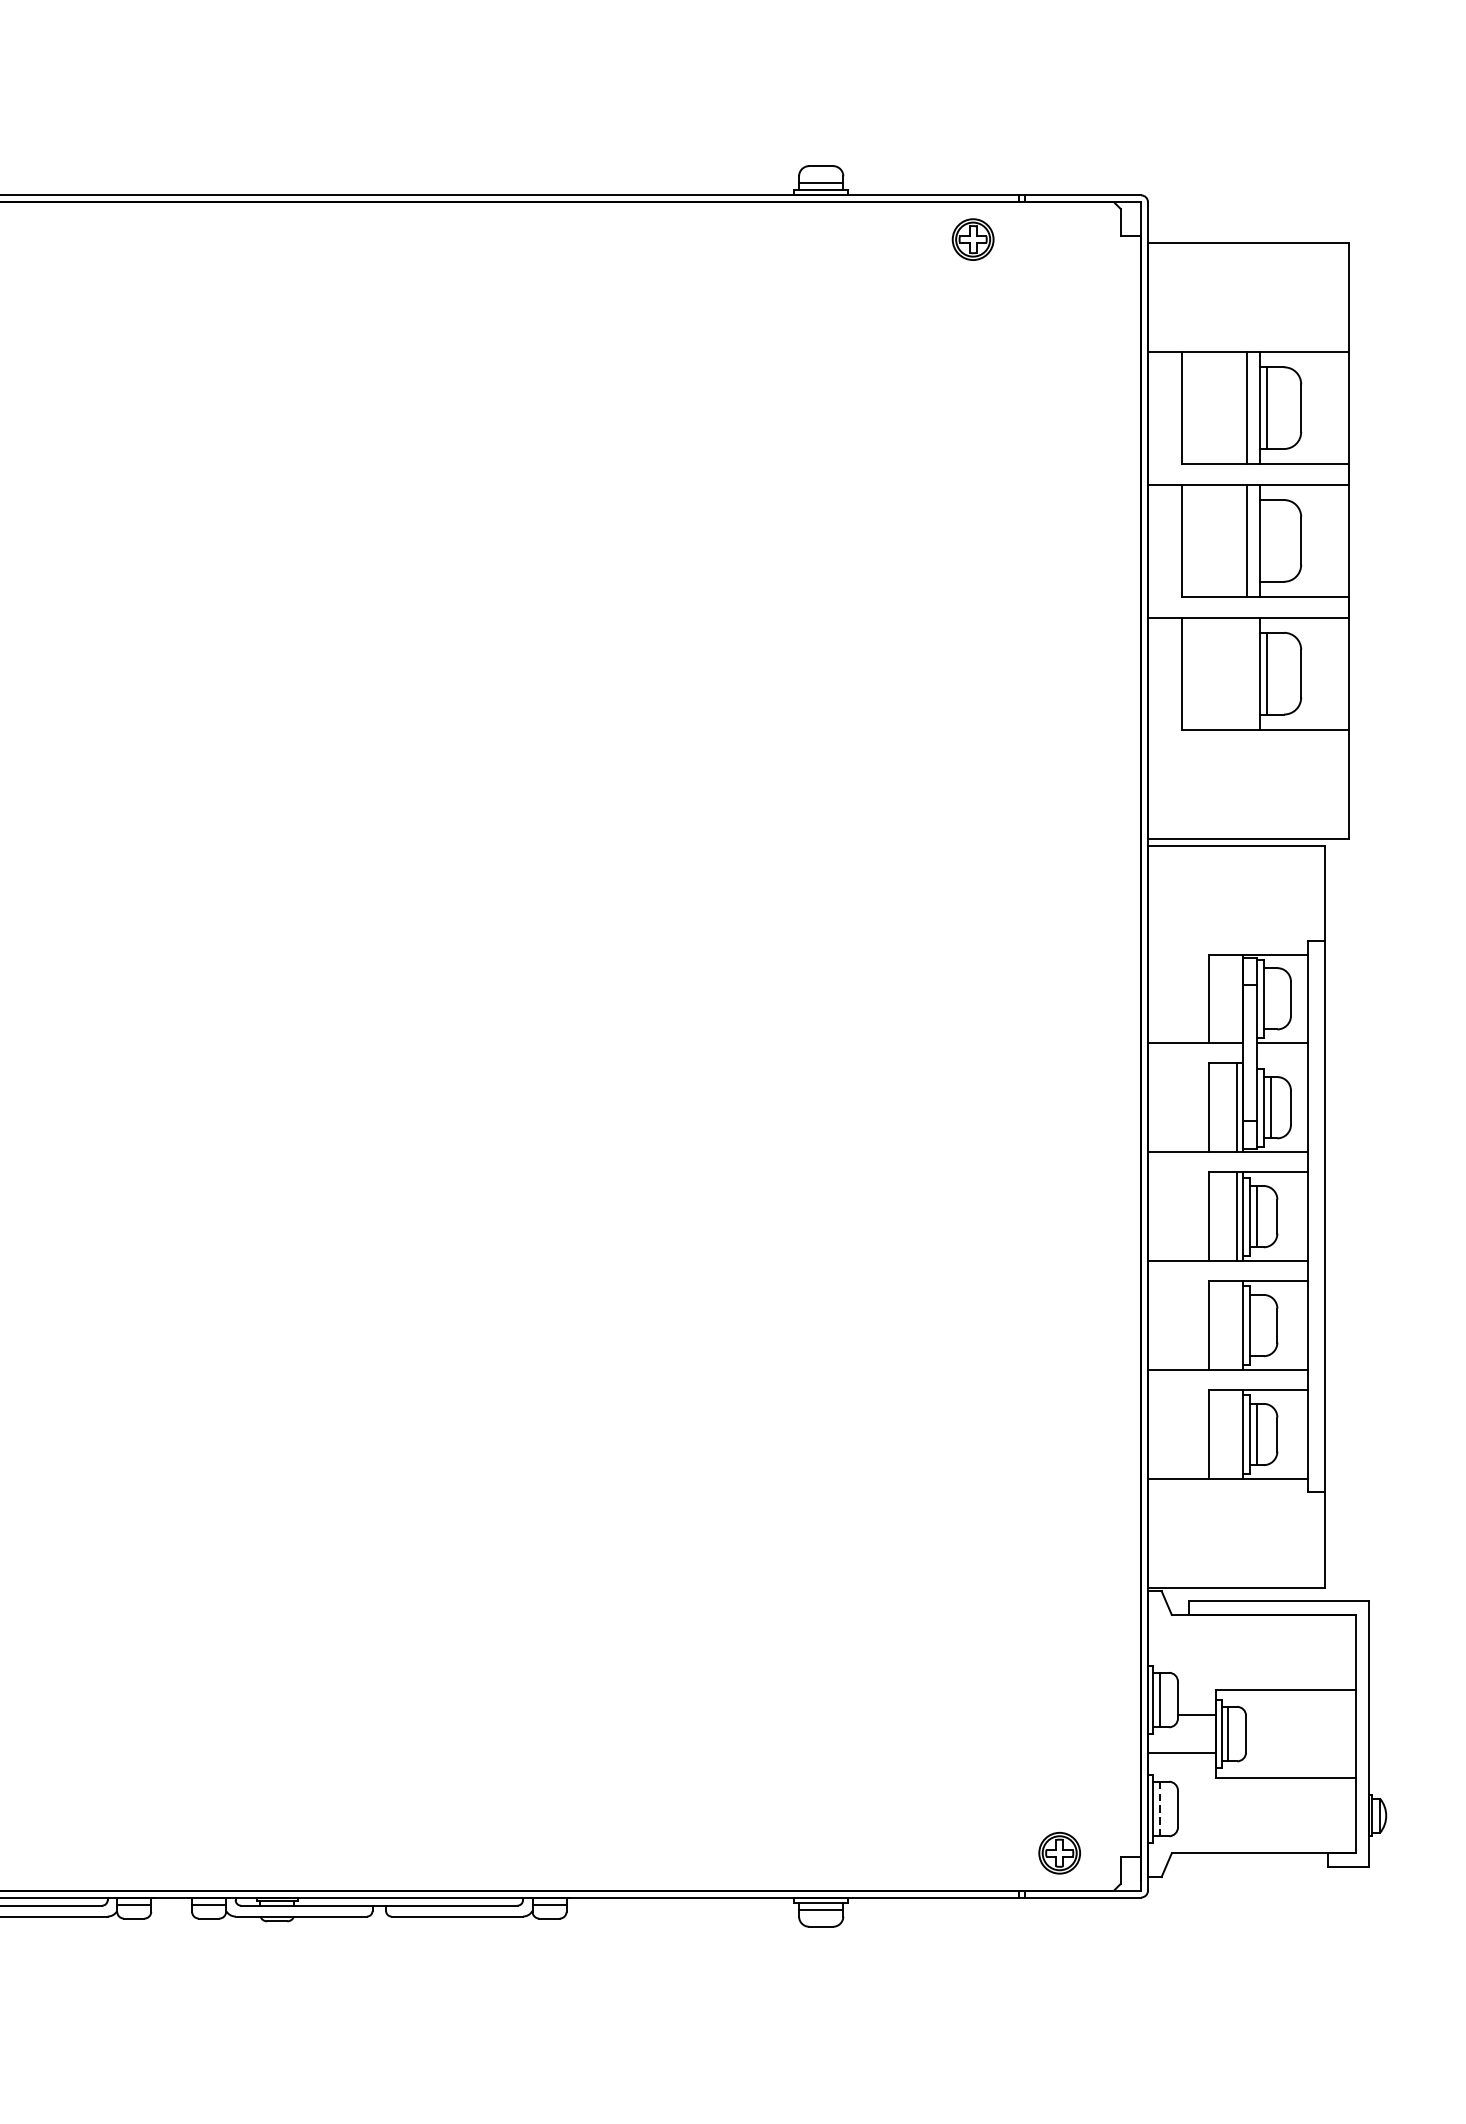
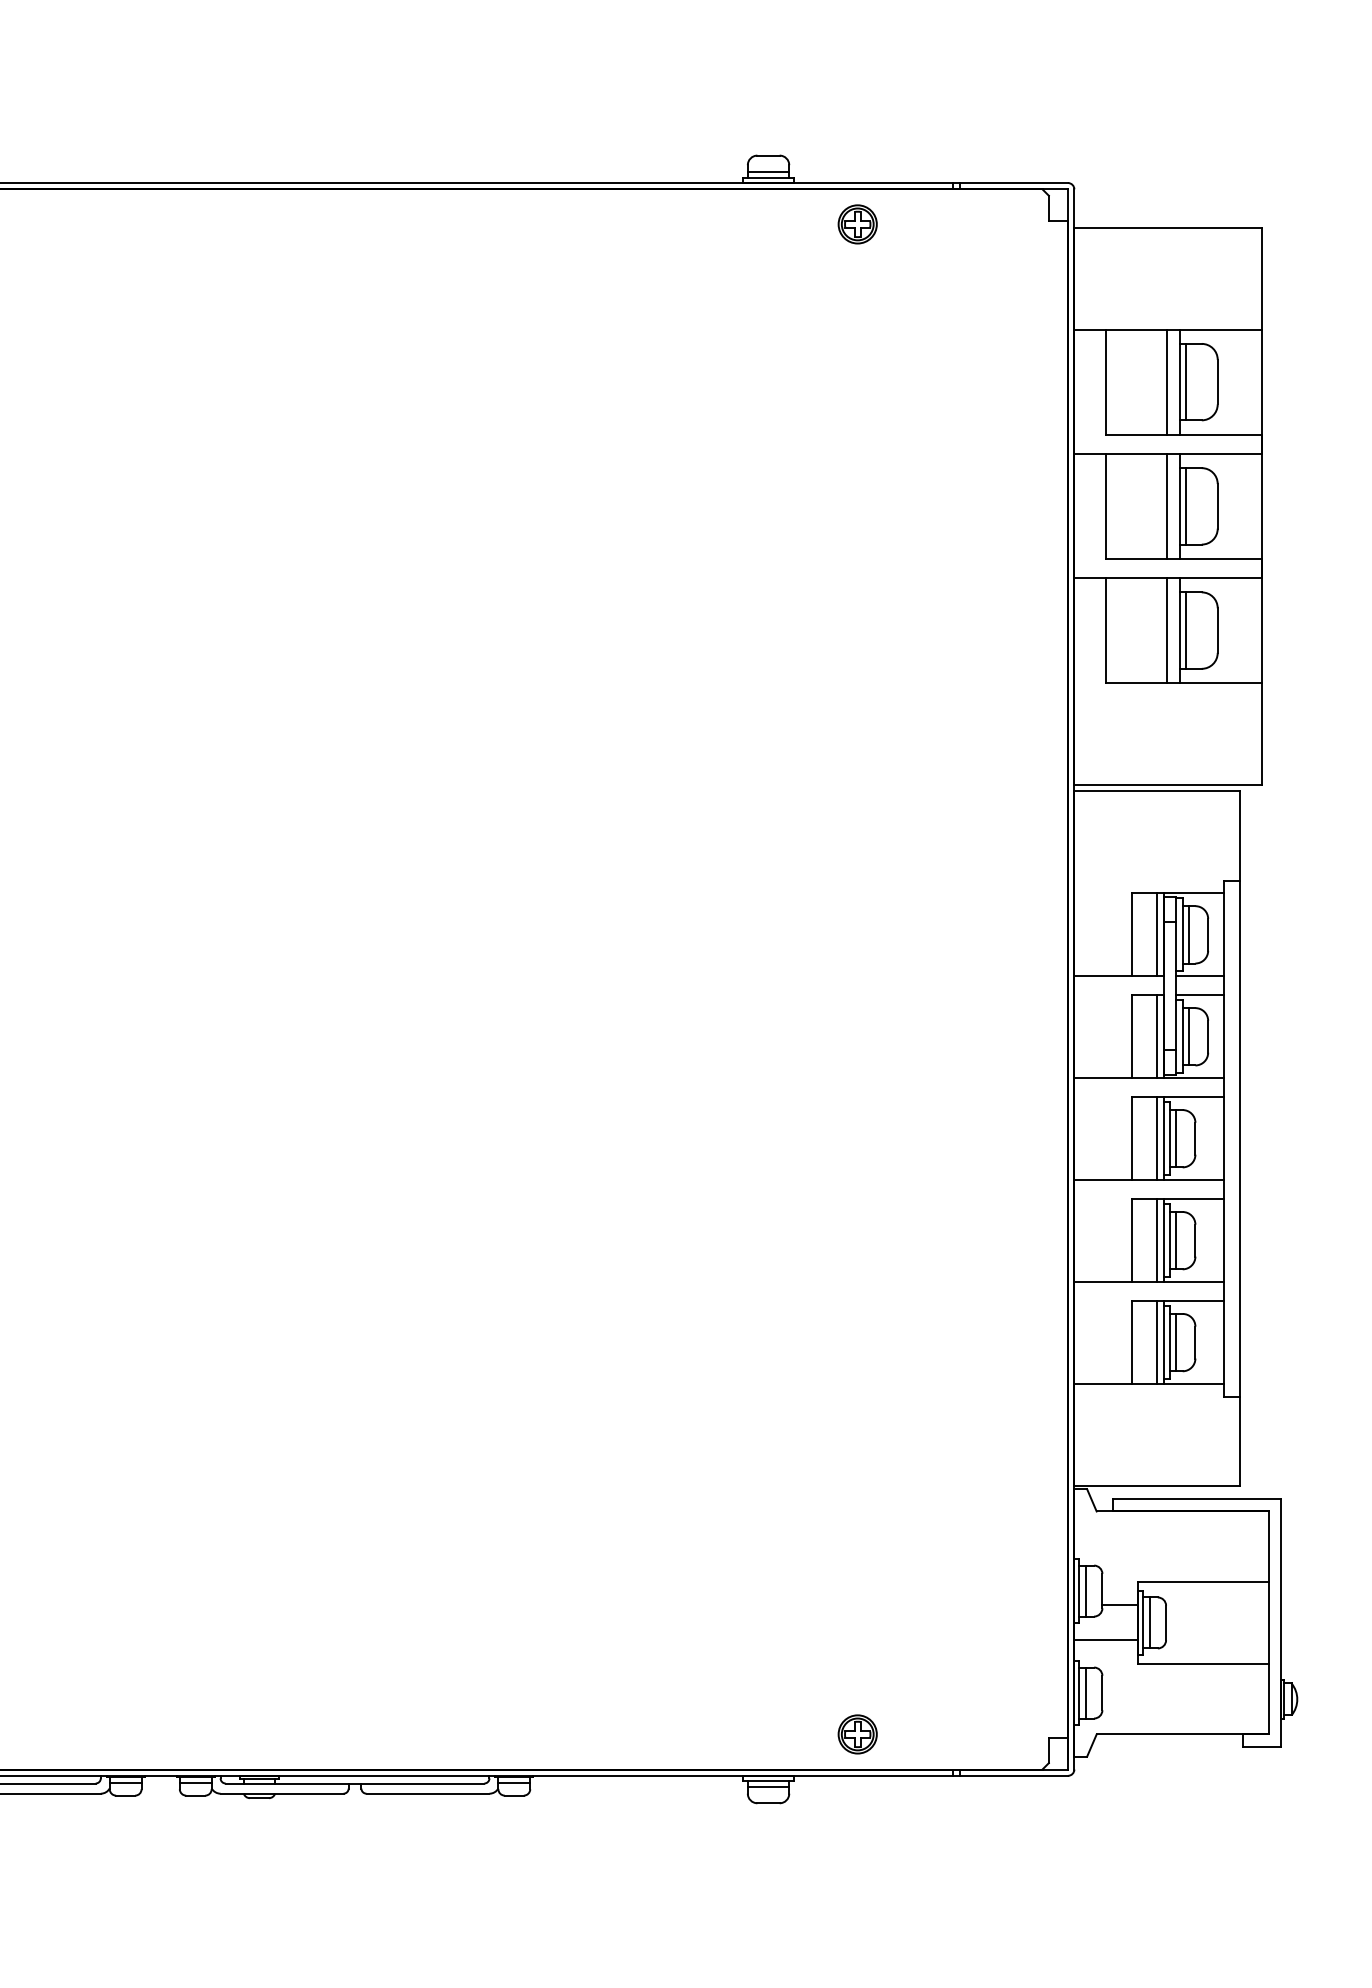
part: (972, 239) -> (857, 224), moved
line: (1266, 541) -> (1185, 506), added
line: (1246, 673) -> (1166, 630), added
line: (1236, 998) -> (1157, 934), added
line: (1271, 998) -> (1189, 934), added
line: (1282, 1063) -> (1200, 995), added
line: (1236, 1325) -> (1157, 1240), added
line: (1257, 1325) -> (1176, 1240), added
line: (1236, 1434) -> (1157, 1342), added
line: (1159, 1809) -> (1085, 1693), dashed -> solid
part: (1059, 1853) -> (857, 1734), moved

